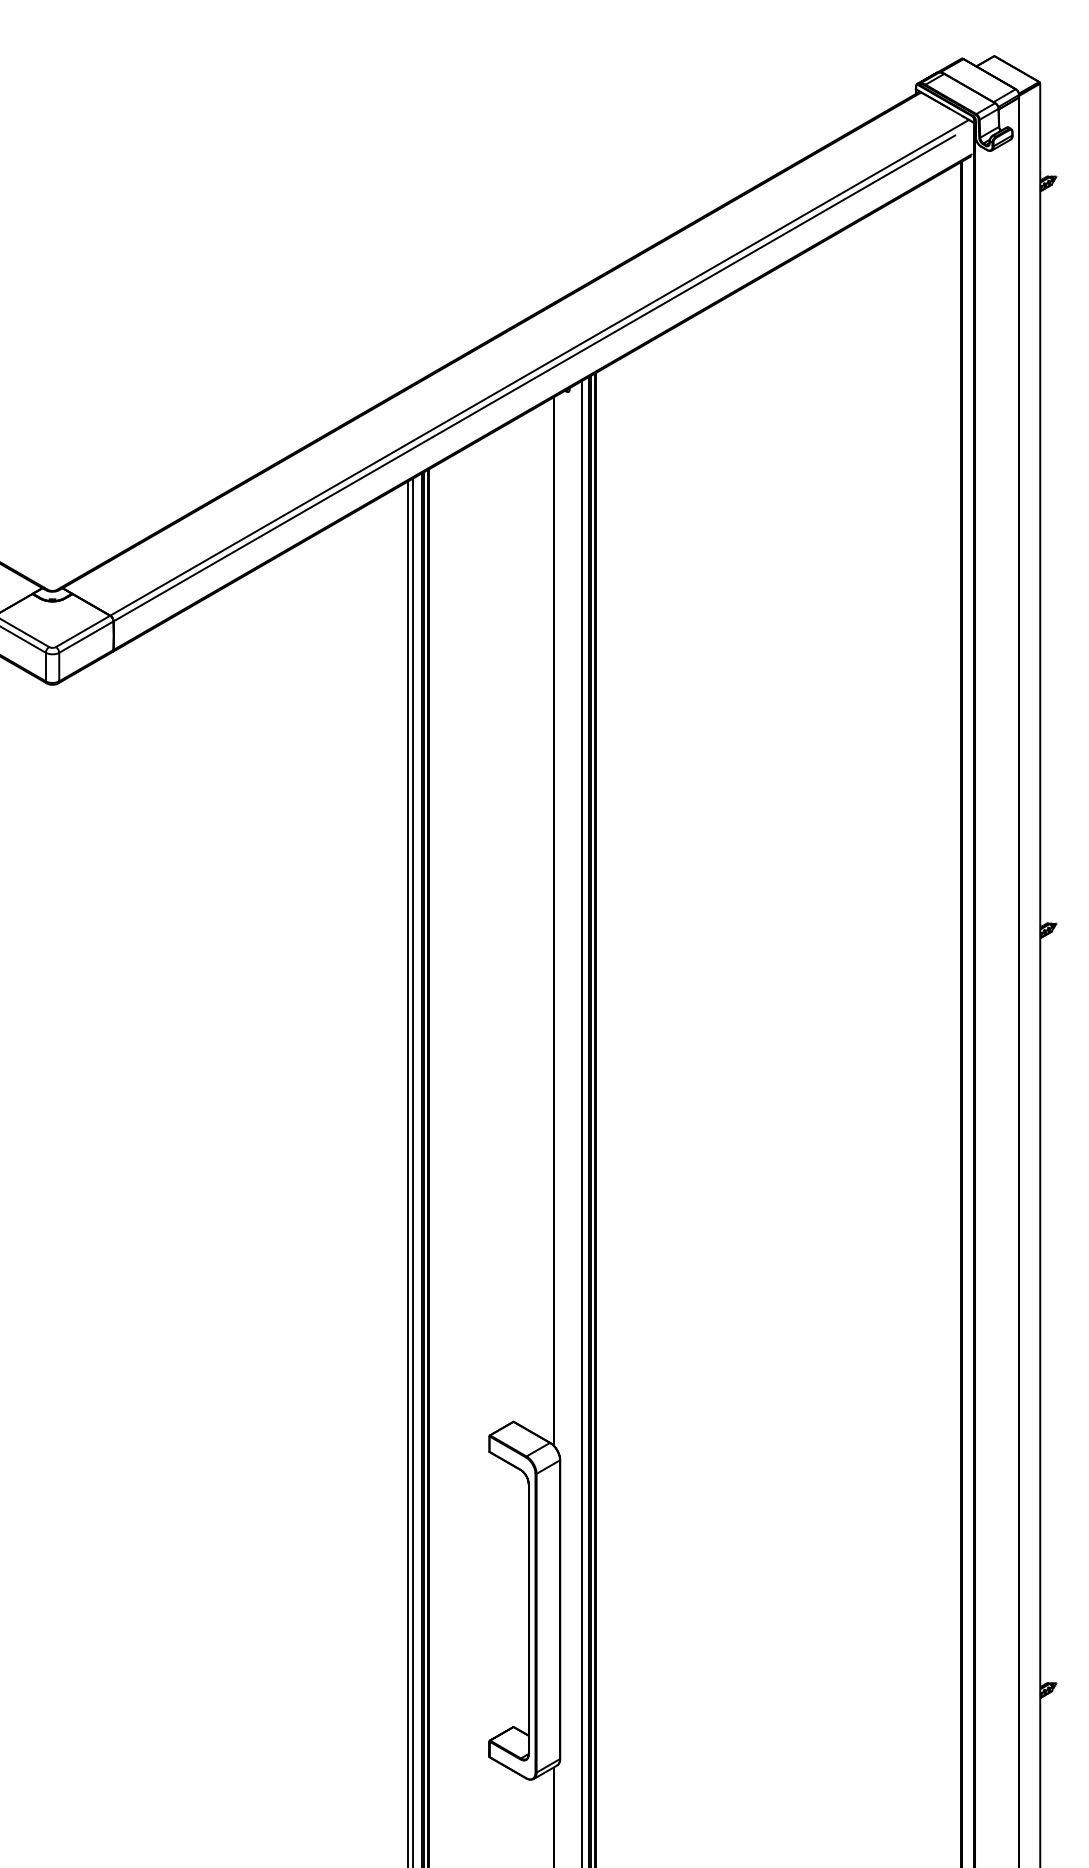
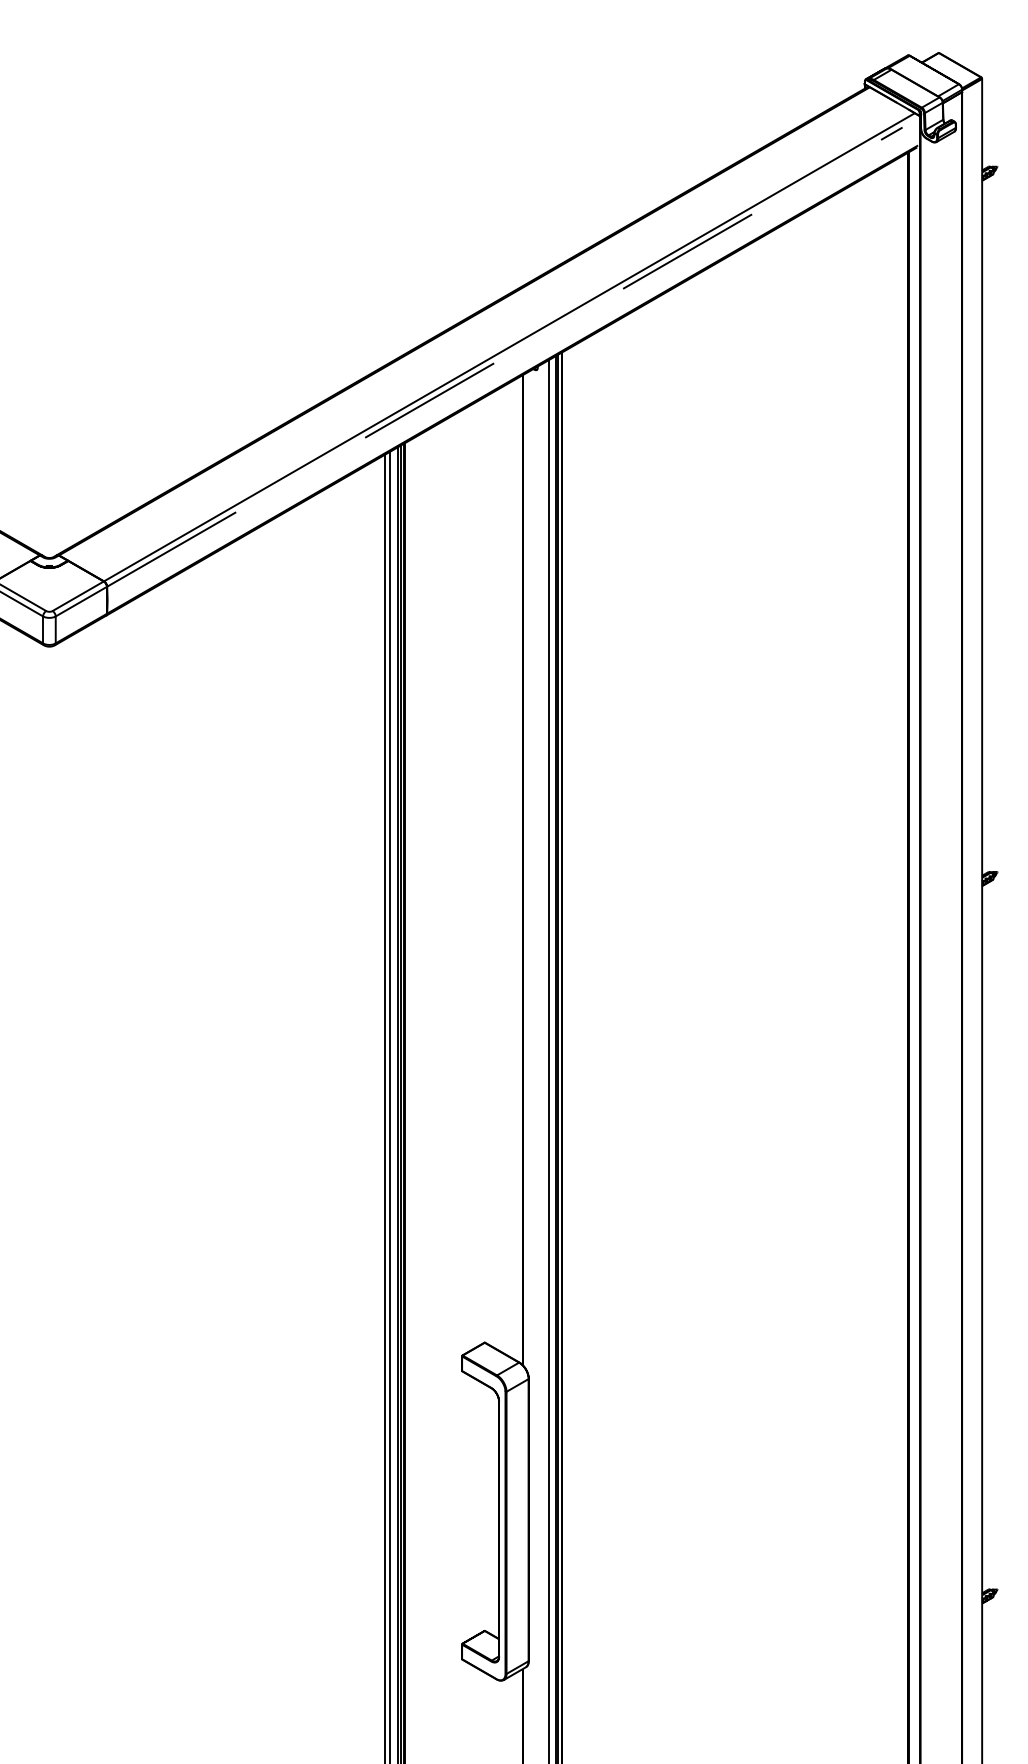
line: (535, 377) -> (505, 356), solid -> dashed

